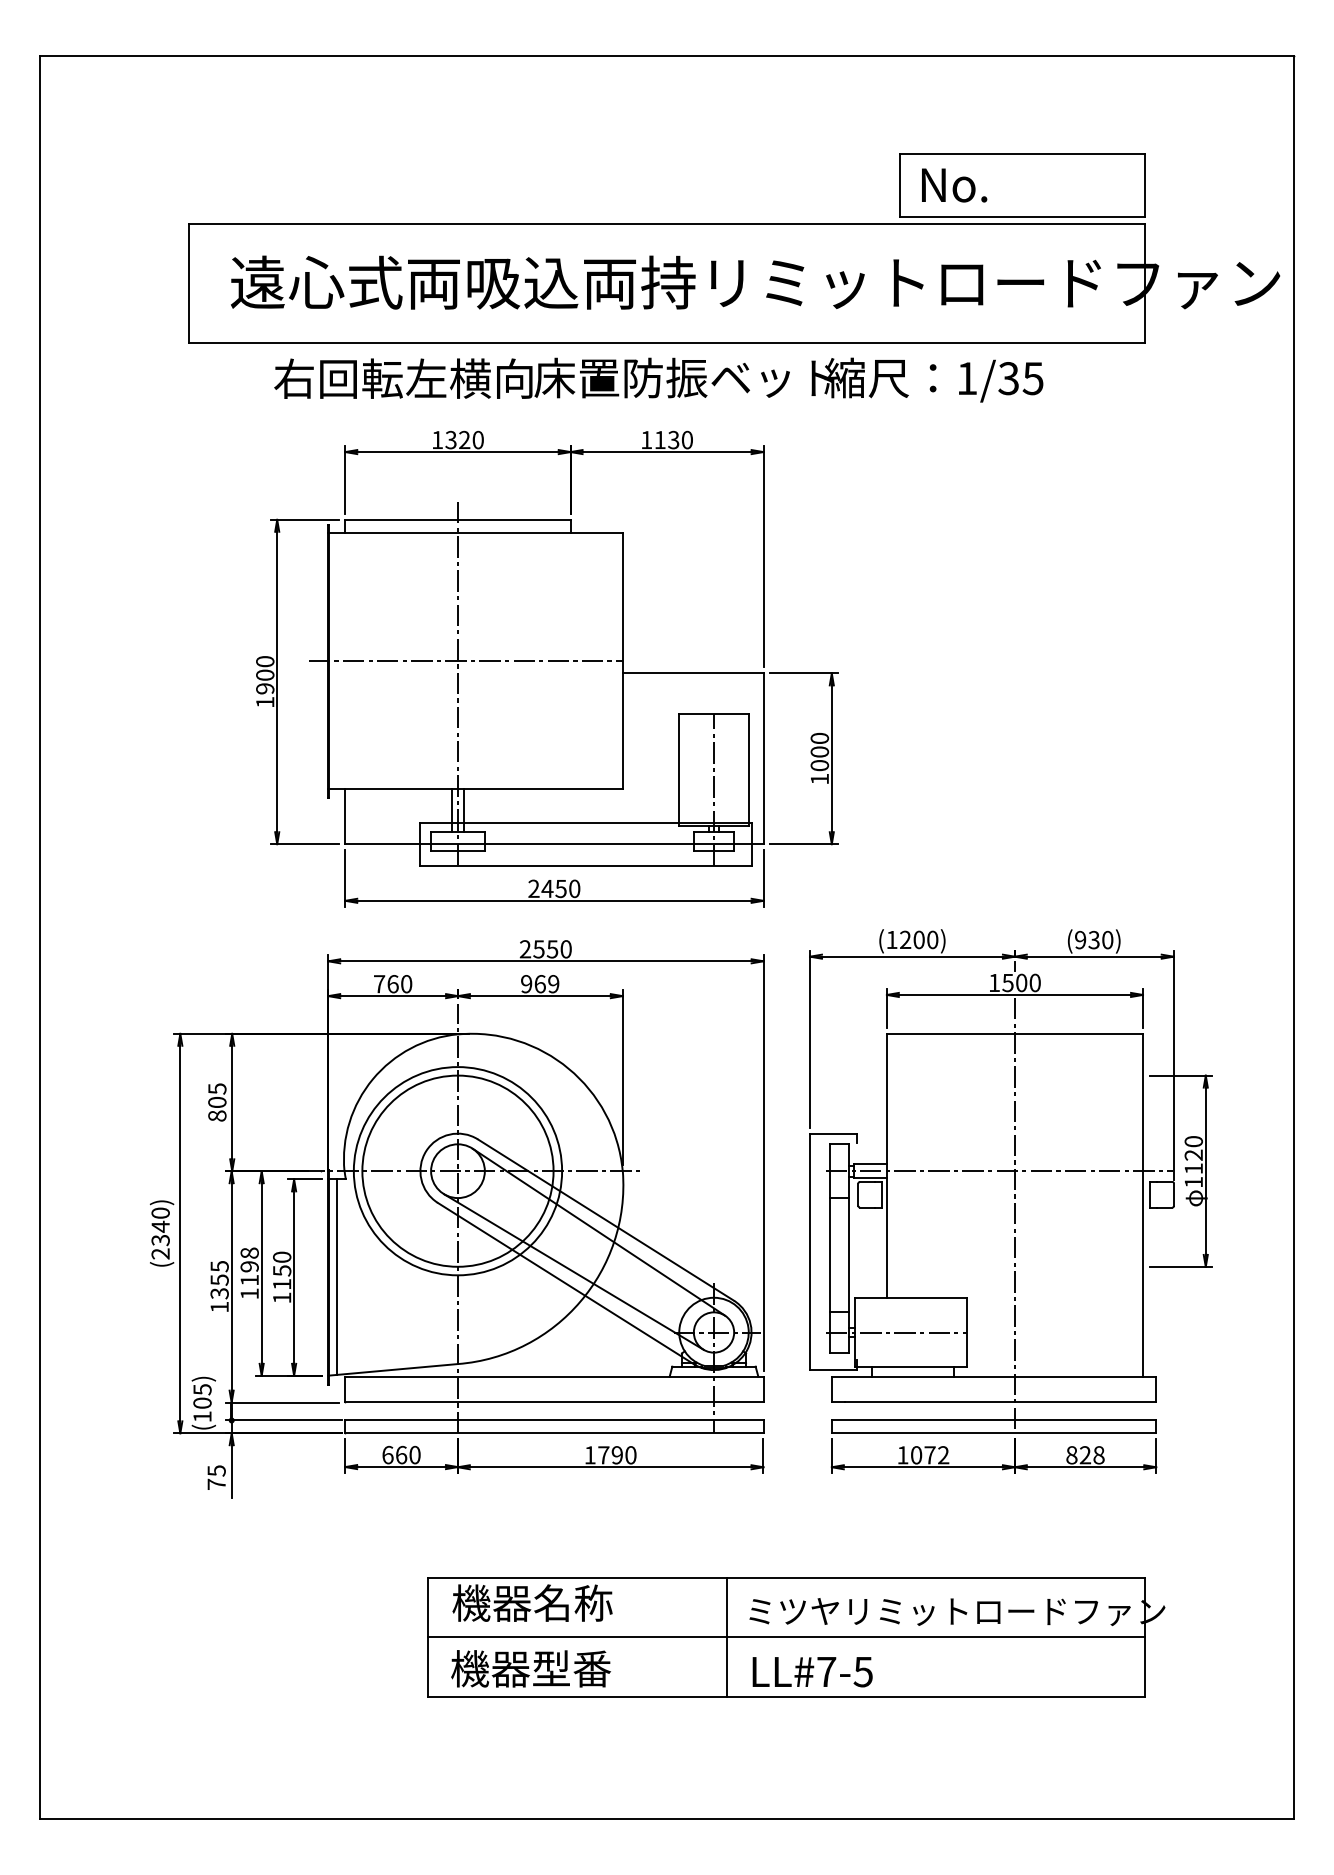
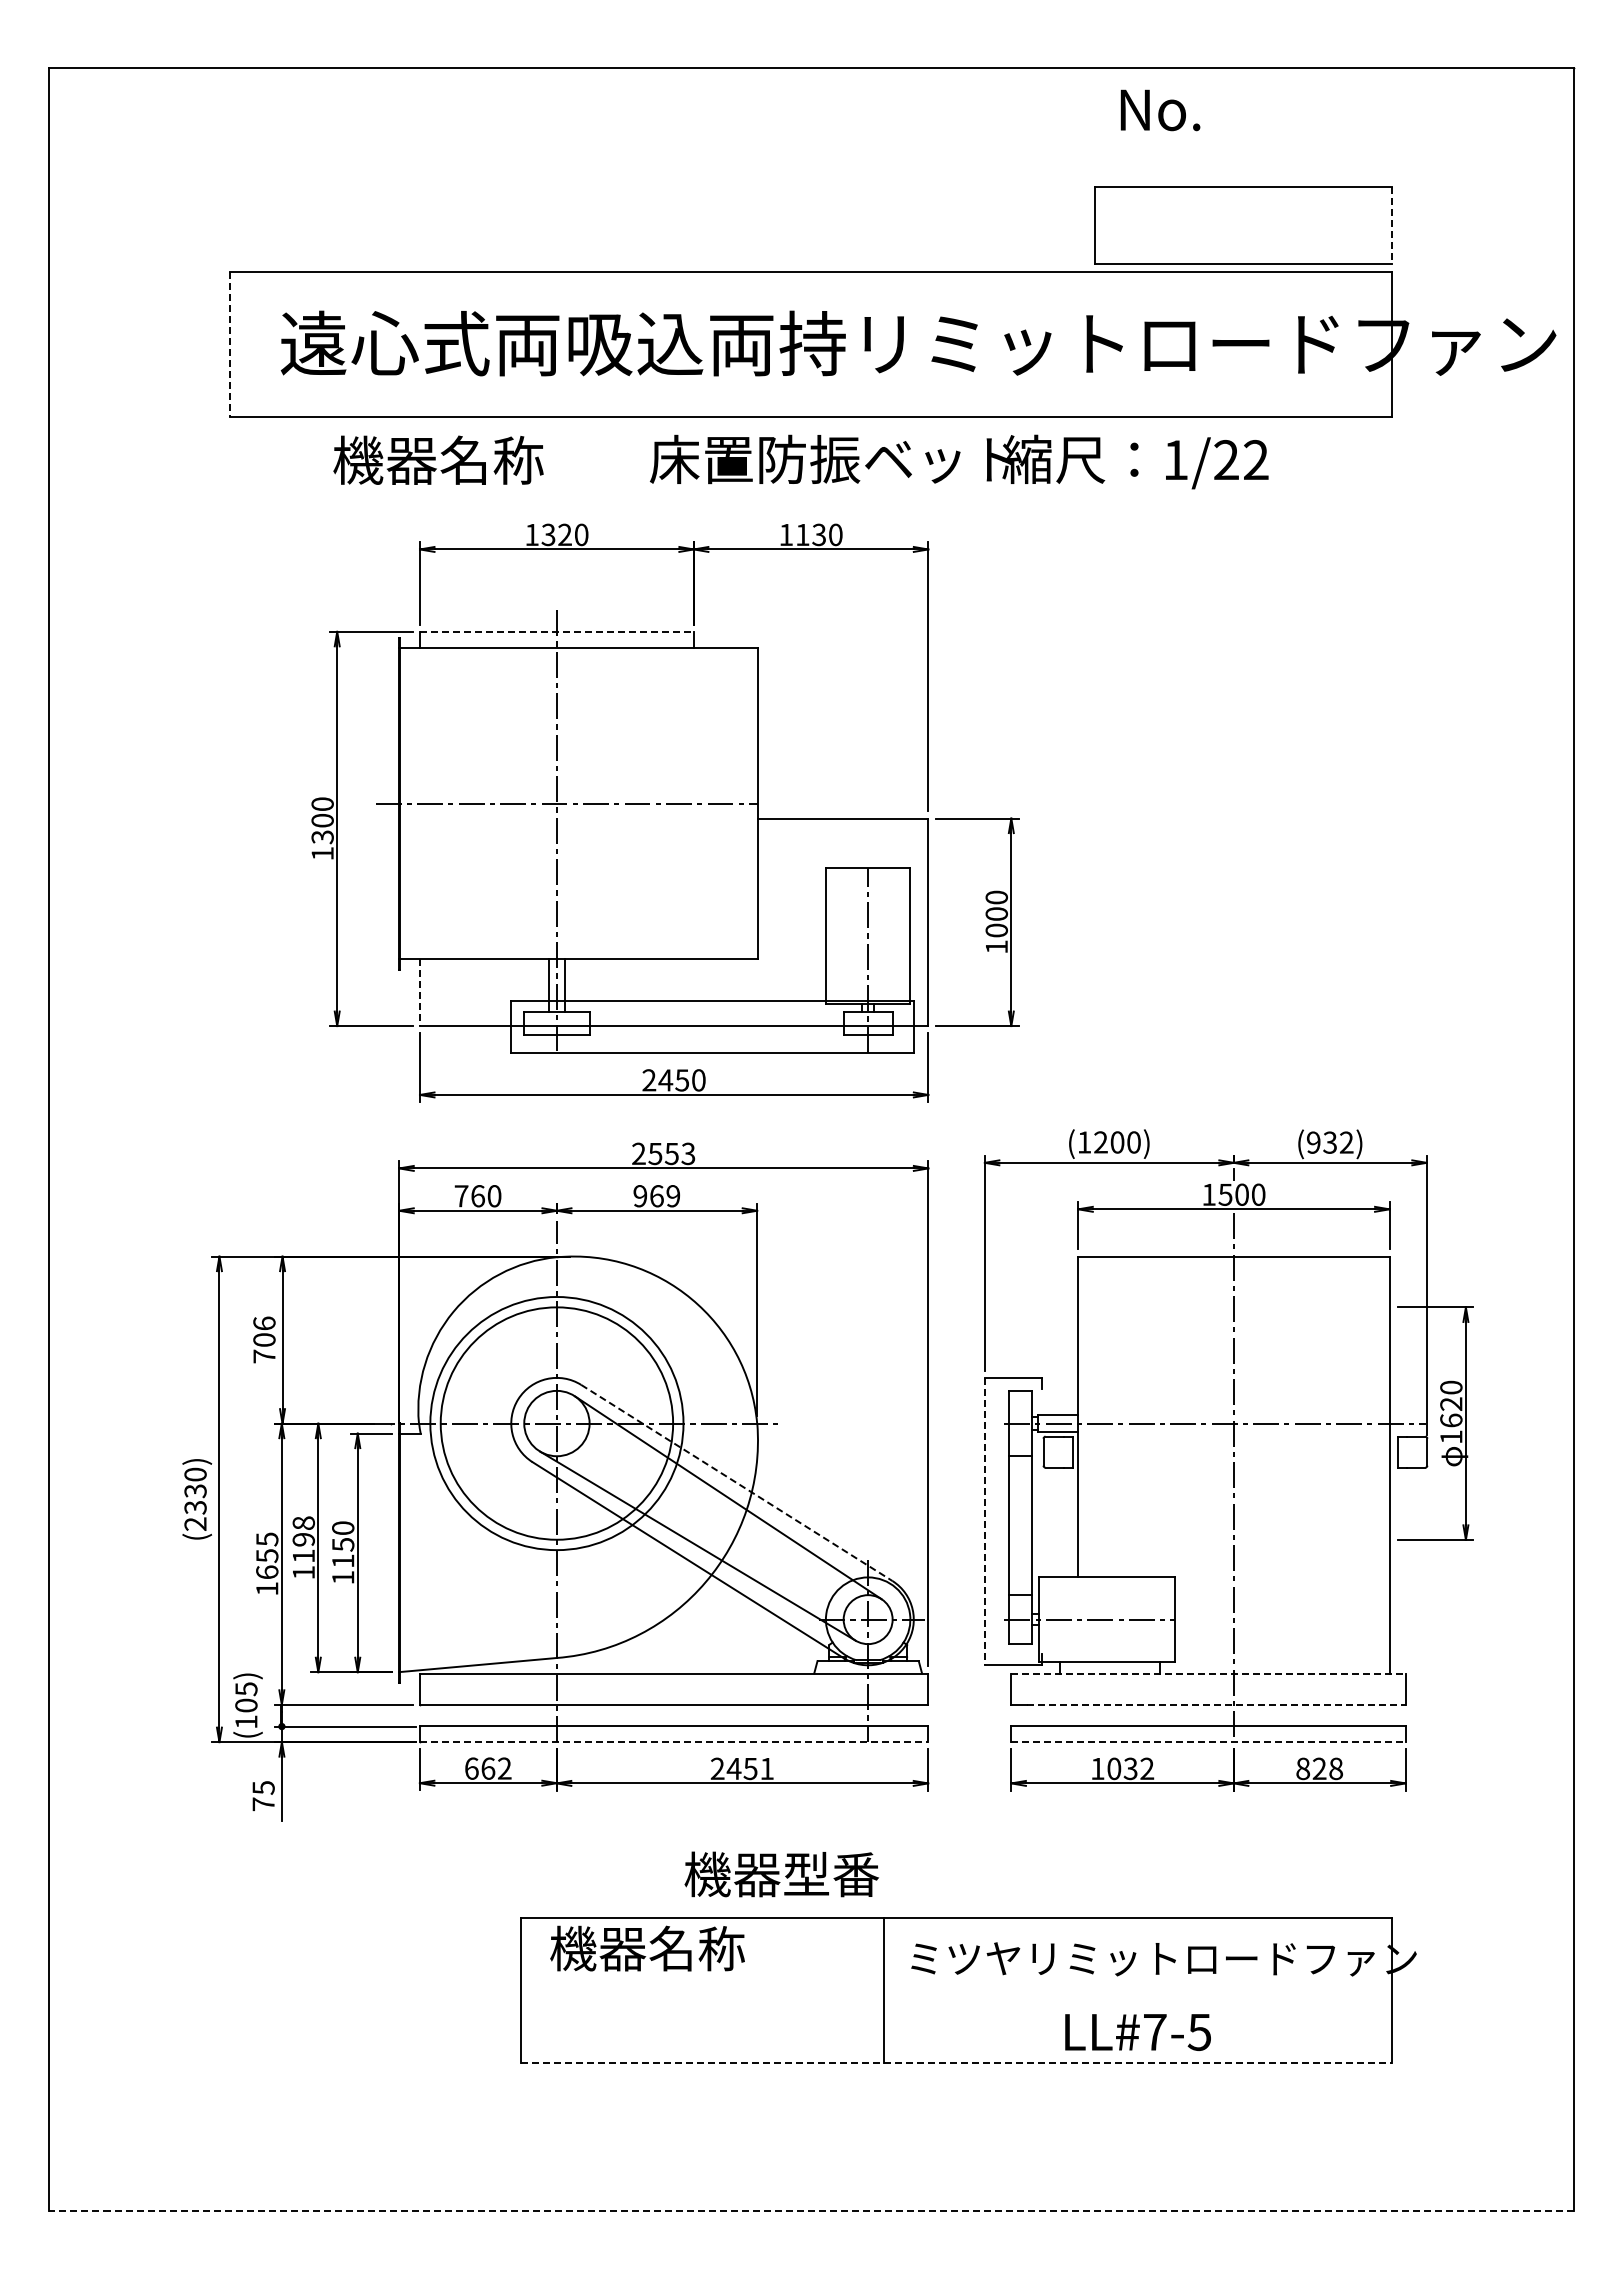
text: (954, 185) -> (1160, 110), moved
line: (1144, 185) -> (1391, 225), solid -> dashed
line: (189, 283) -> (230, 344), solid -> dashed
text: (403, 378) -> (490, 459), 右回転左横向 -> 機器名称
text: (1020, 378) -> (1240, 459), 1/35 -> 1/22
line: (457, 519) -> (556, 631), solid -> dashed
text: (265, 689) -> (322, 837), 1900 -> 1300
line: (344, 817) -> (419, 993), solid -> dashed
text: (1107, 939) -> (1346, 1142), (930) -> (932)
text: (566, 949) -> (688, 1153), 2550 -> 2553
text: (217, 1102) -> (264, 1339), 805 -> 706
text: (1193, 1168) -> (1451, 1420), 1120 -> 1620
line: (605, 1219) -> (736, 1482), solid -> dashed
text: (160, 1226) -> (195, 1490), (2340) -> (2330)
line: (809, 1251) -> (984, 1521), solid -> dashed
line: (336, 1277) -> (409, 1552), removed
text: (219, 1293) -> (267, 1572), 1355 -> 1655
line: (994, 1376) -> (1209, 1673), solid -> dashed
line: (1000, 1402) -> (1216, 1704), solid -> dashed
line: (554, 1433) -> (674, 1742), solid -> dashed
line: (994, 1433) -> (1209, 1742), solid -> dashed
text: (414, 1454) -> (504, 1768), 660 -> 662
text: (609, 1454) -> (741, 1768), 1790 -> 2451
text: (929, 1454) -> (1130, 1768), 1072 -> 1032
line: (785, 1637) -> (955, 1990), removed
text: (530, 1668) -> (781, 1874), moved
text: (812, 1672) -> (1137, 2032), moved
line: (786, 1696) -> (956, 2062), solid -> dashed
line: (666, 1818) -> (810, 2210), solid -> dashed

